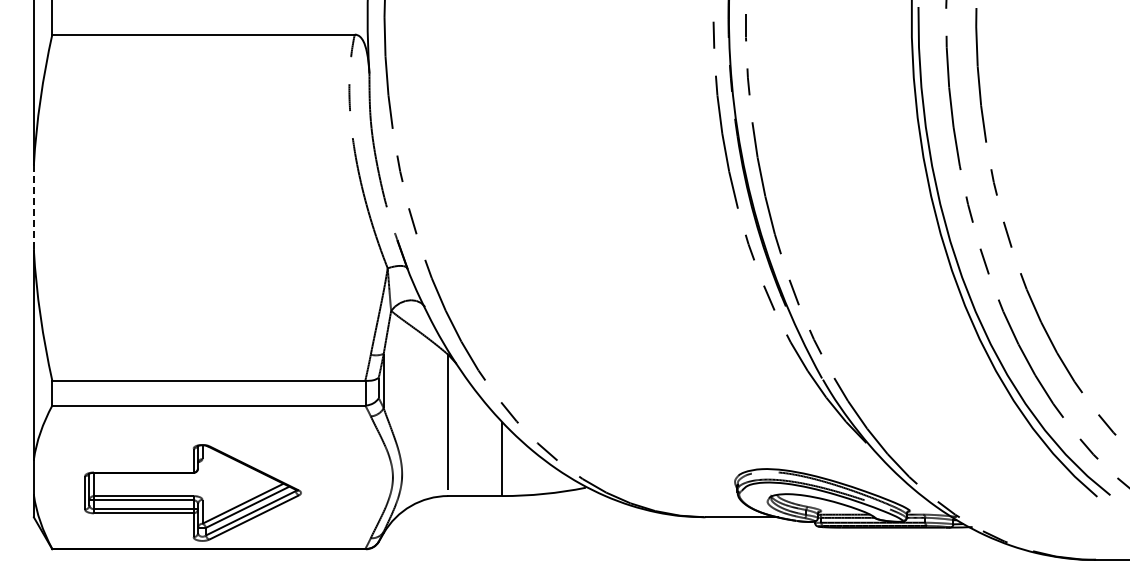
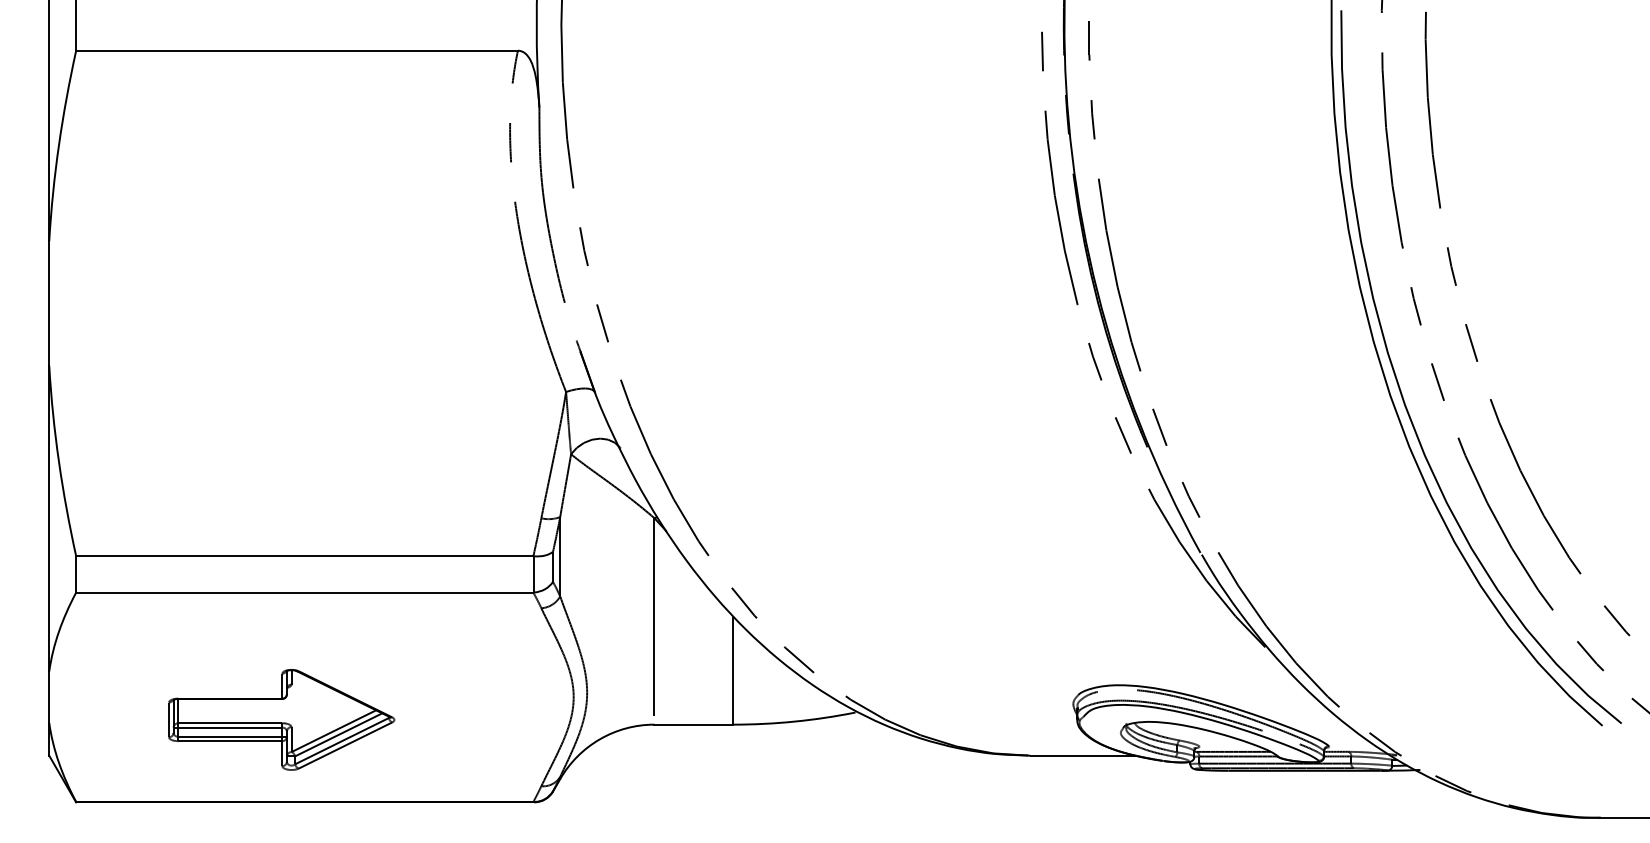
line: (33, 207) -> (48, 303), dashed -> solid
part: (192, 492) -> (280, 719), size x0.71

